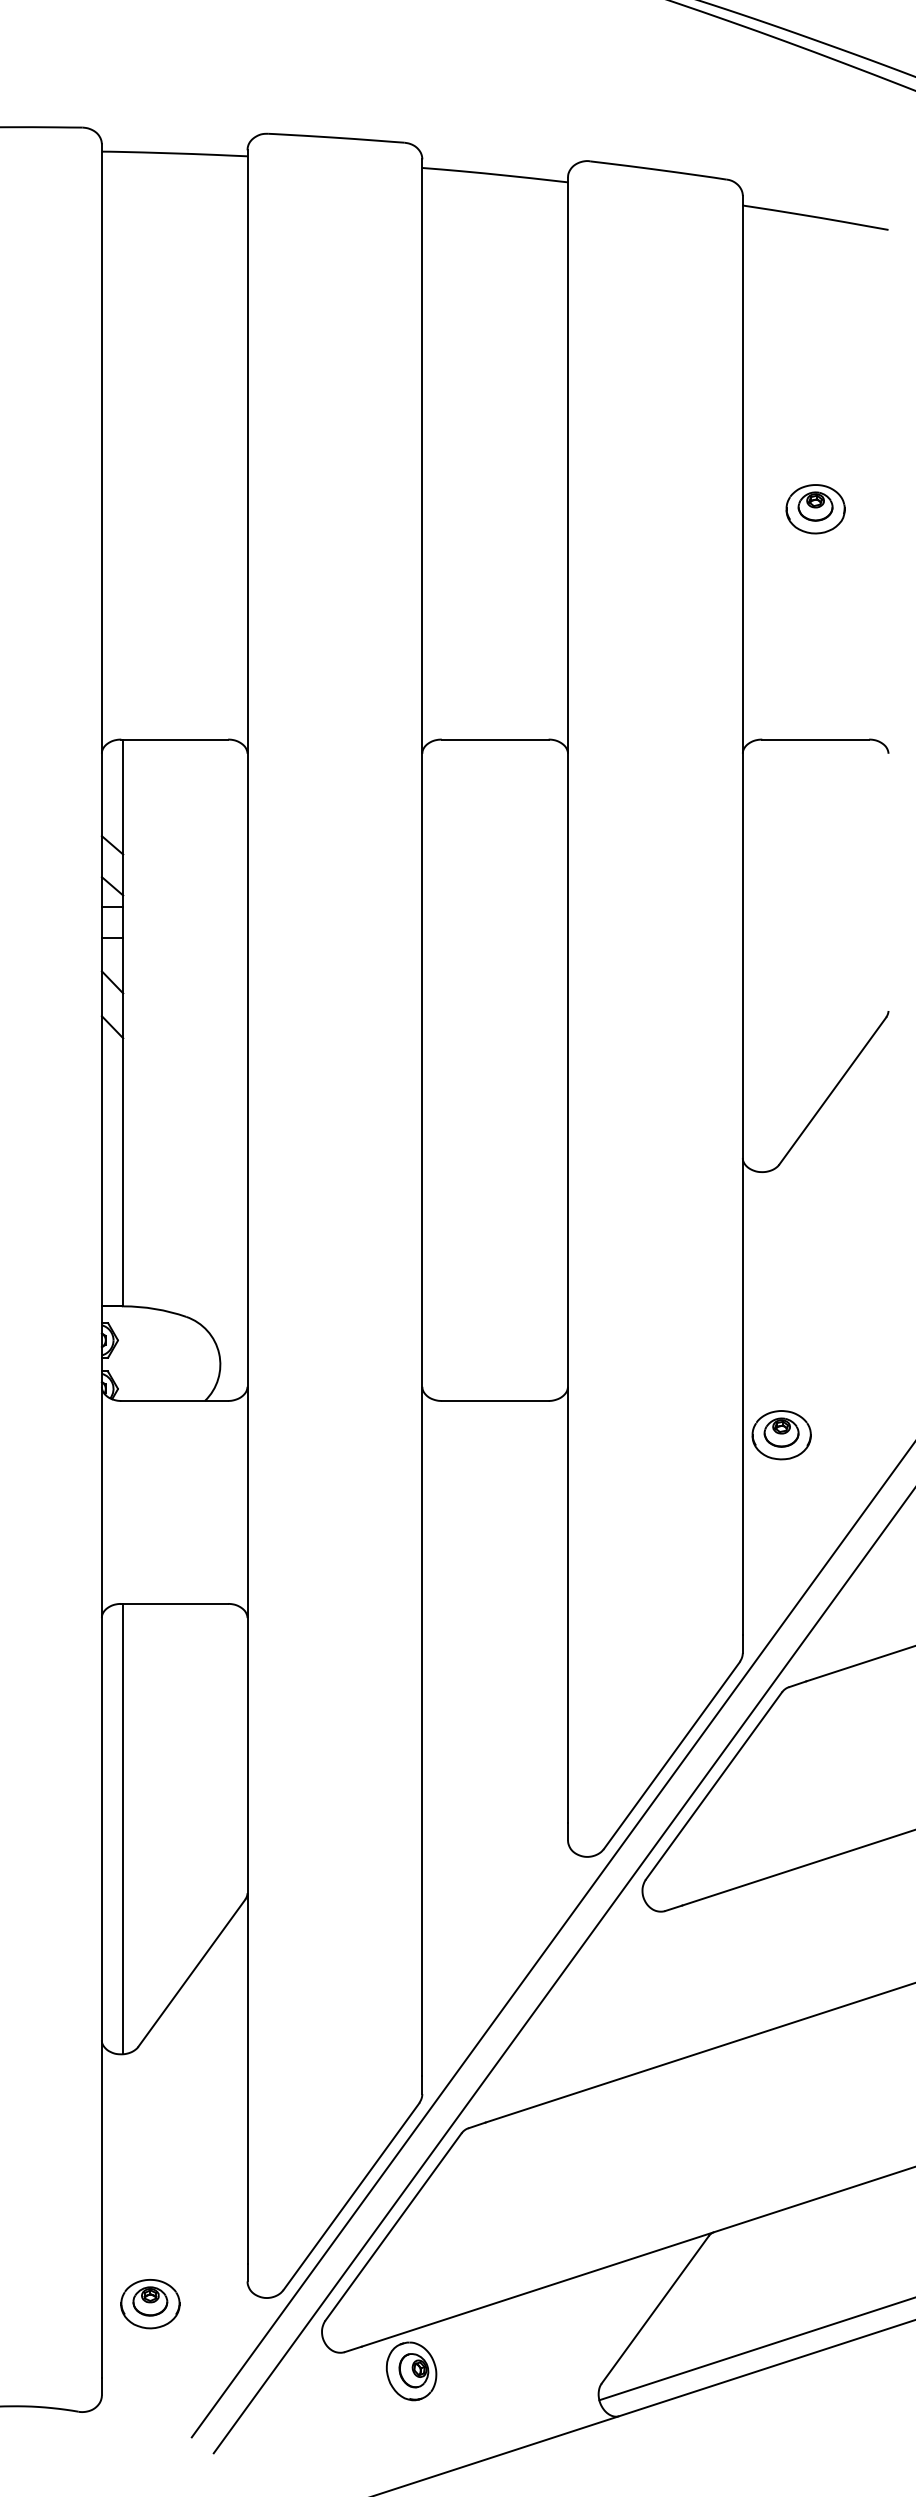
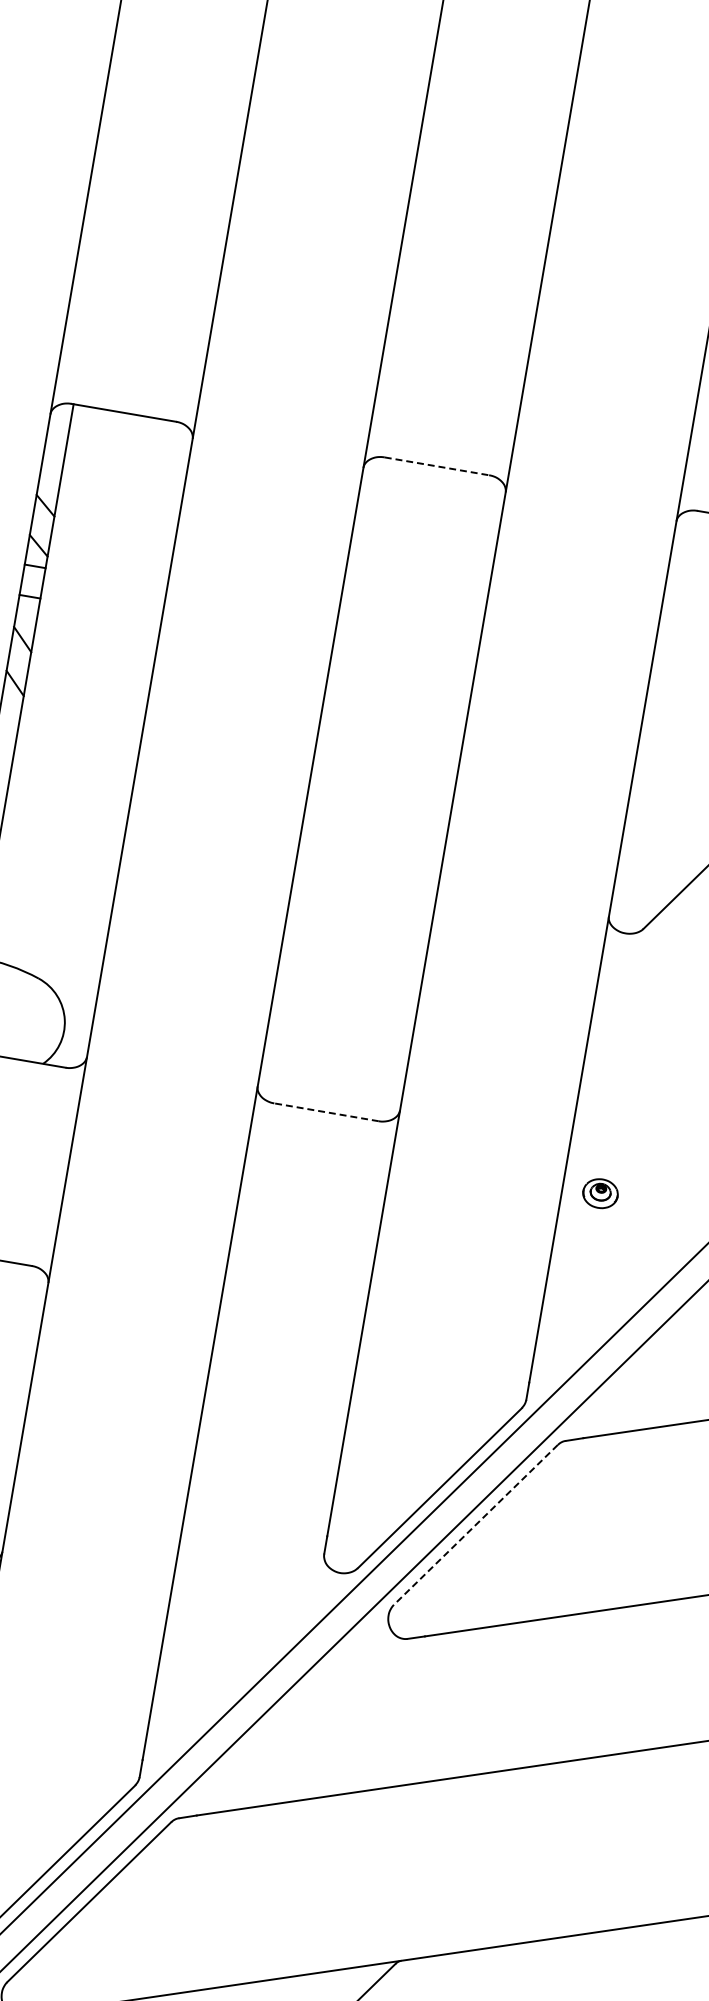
line: (495, 739) -> (437, 466), solid -> dashed
line: (494, 1400) -> (325, 1111), solid -> dashed
part: (781, 1435) -> (600, 1193), size x0.6
line: (713, 1786) -> (475, 1525), solid -> dashed

